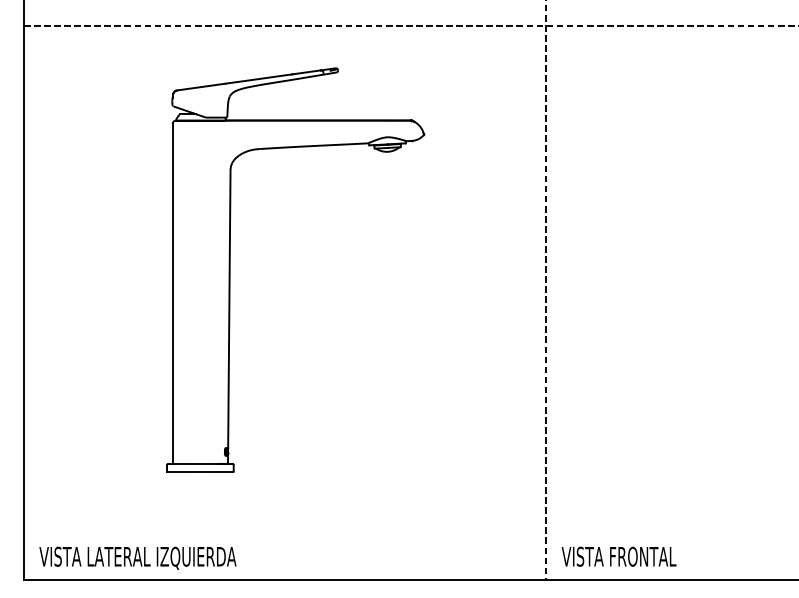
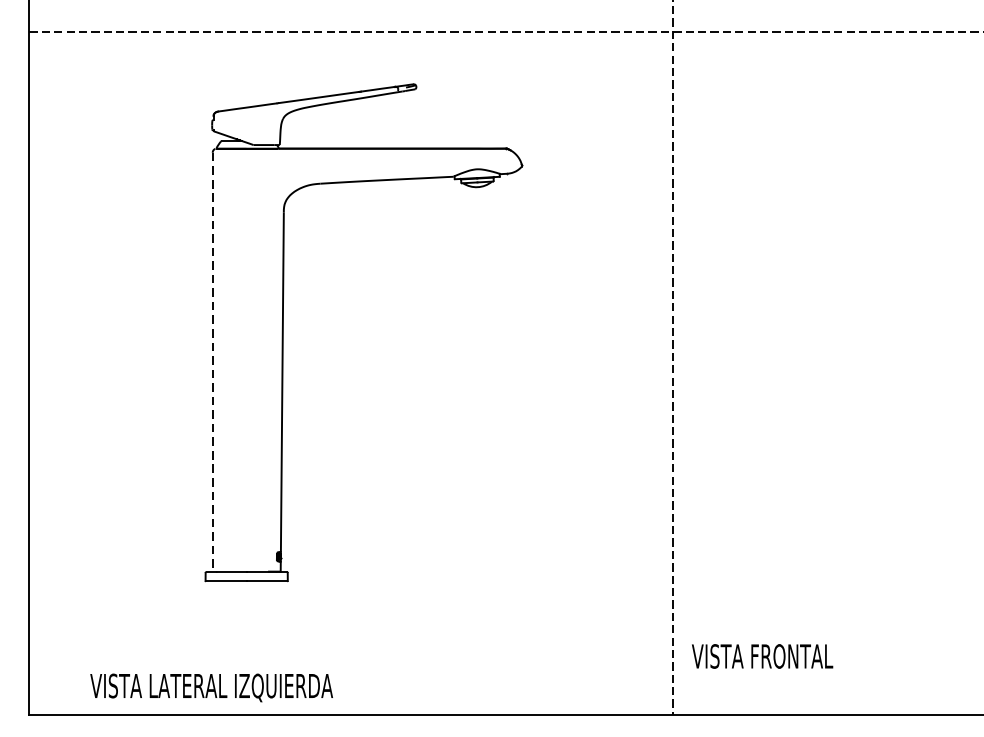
line: (172, 293) -> (212, 361), solid -> dashed
text: (618, 556) -> (761, 656), moved
text: (137, 557) -> (211, 686), moved

